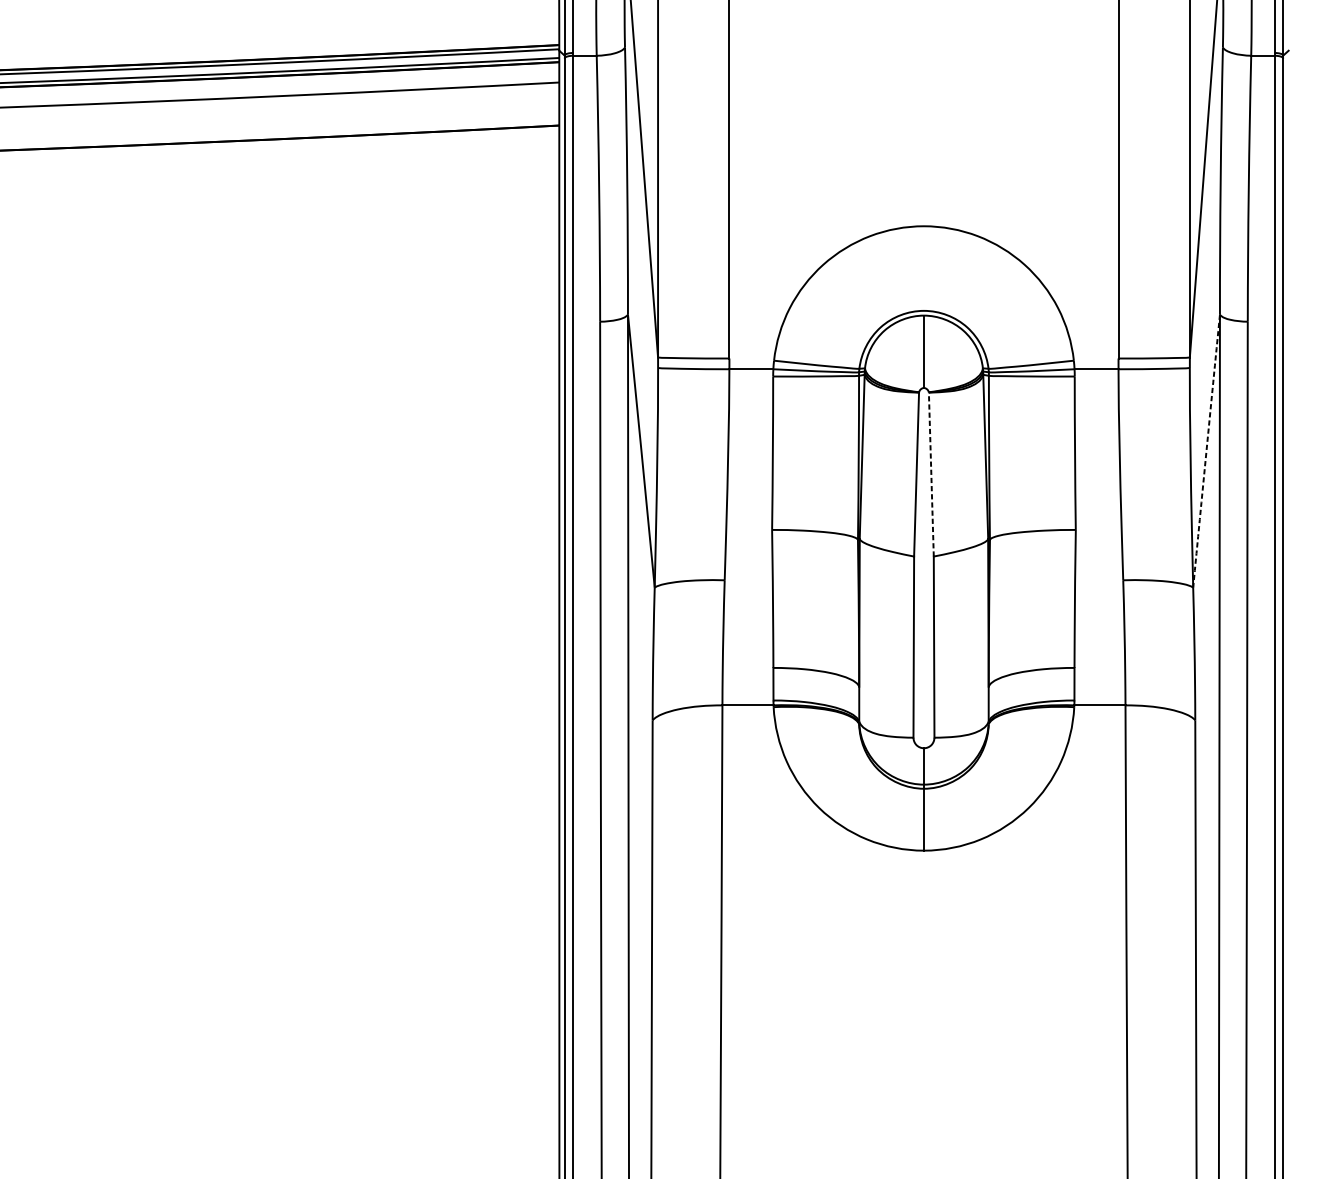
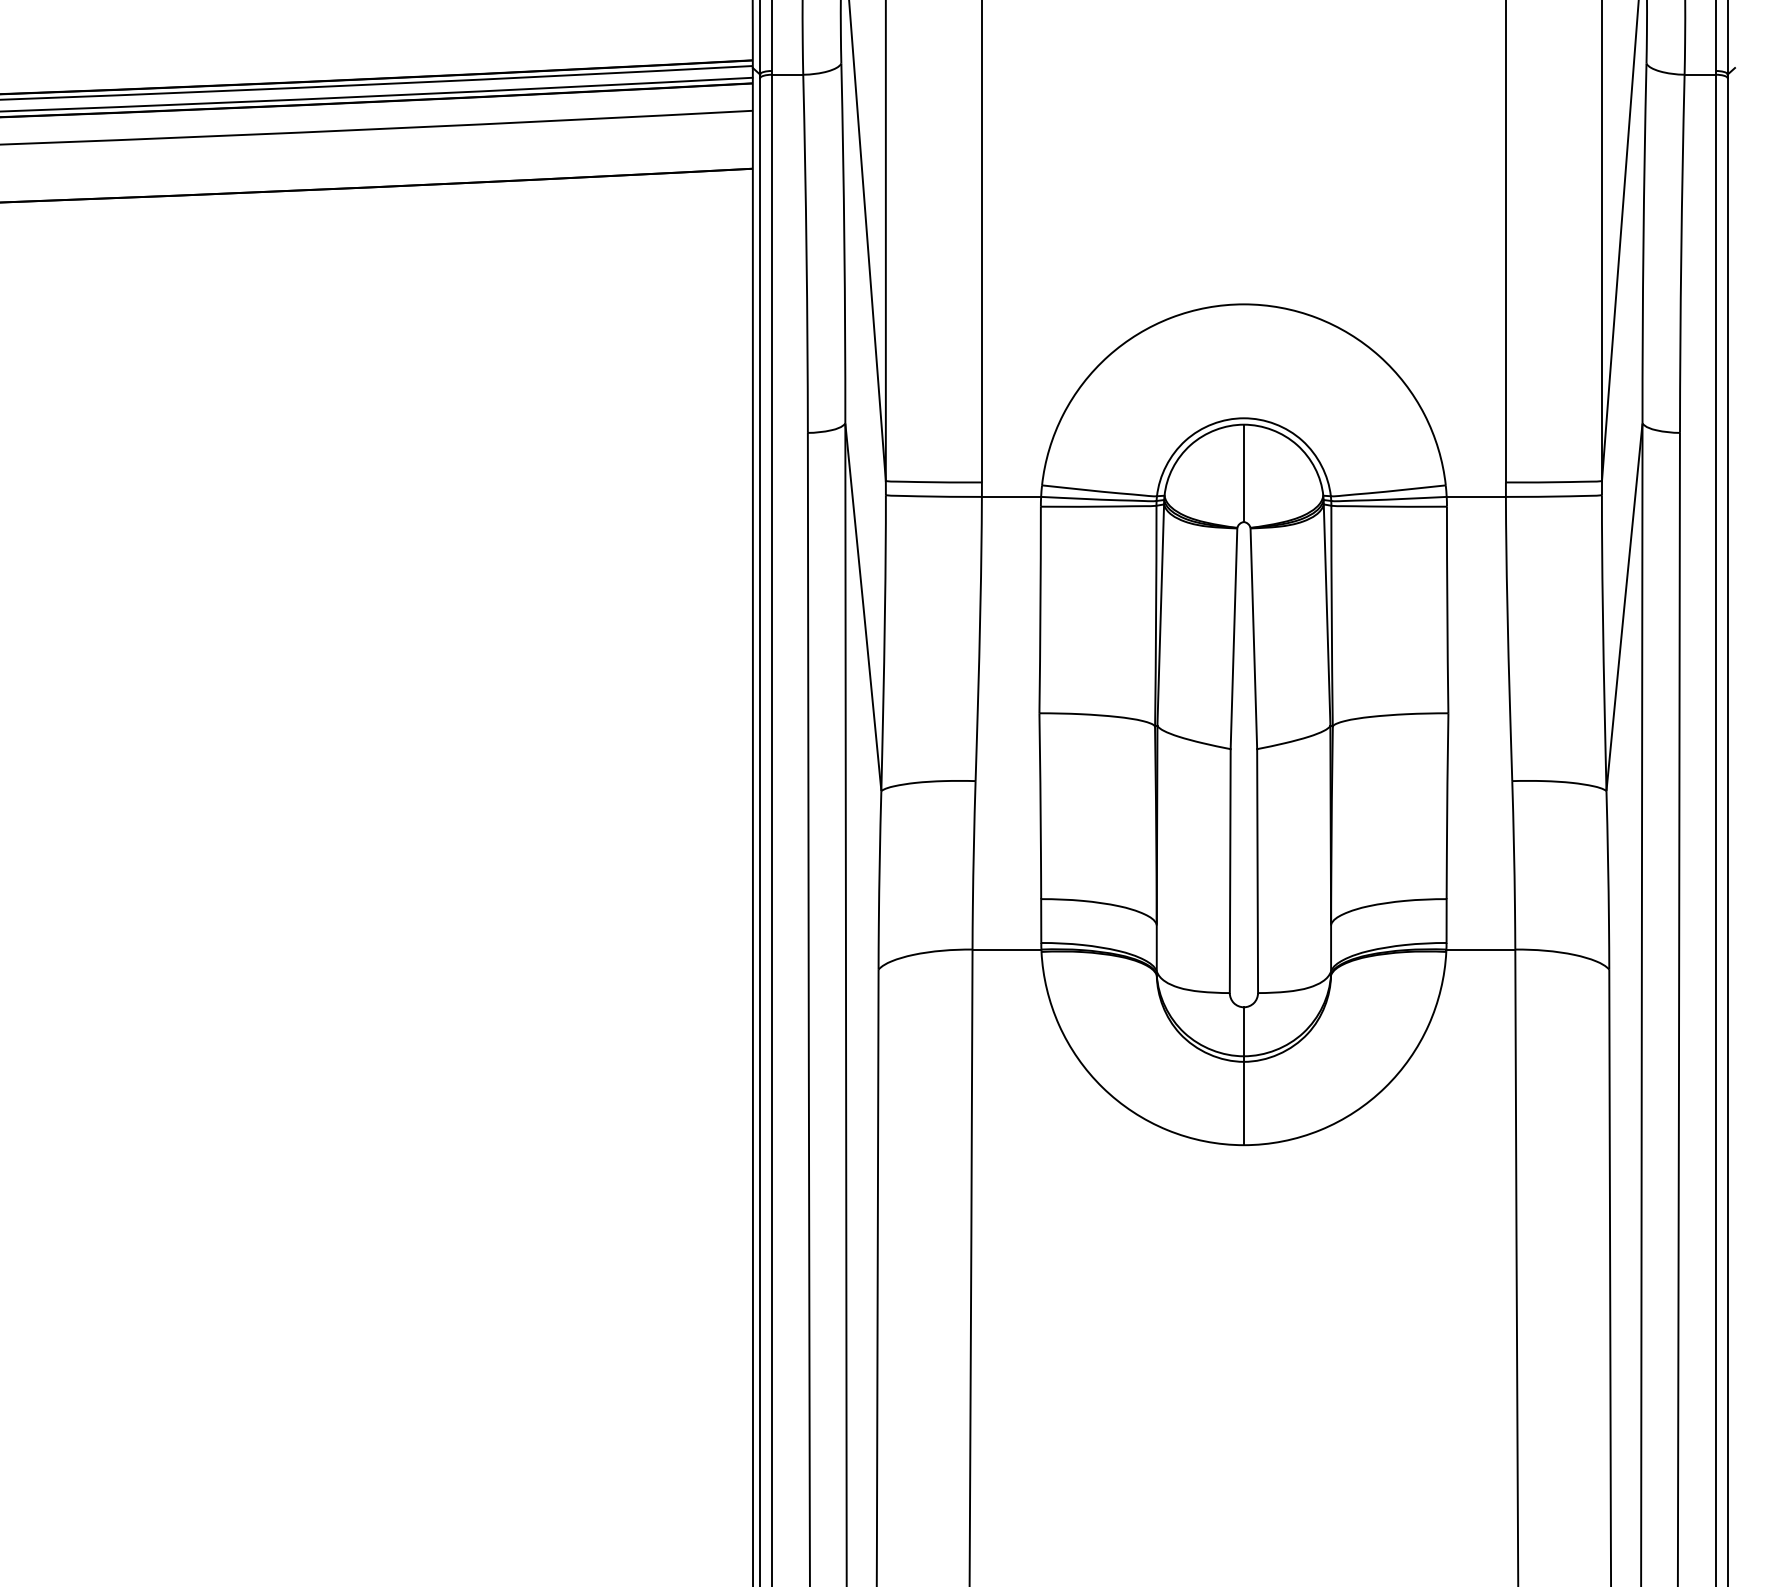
arc: (1206, 451) -> (1624, 607), dashed -> solid
line: (931, 474) -> (1253, 638), dashed -> solid

